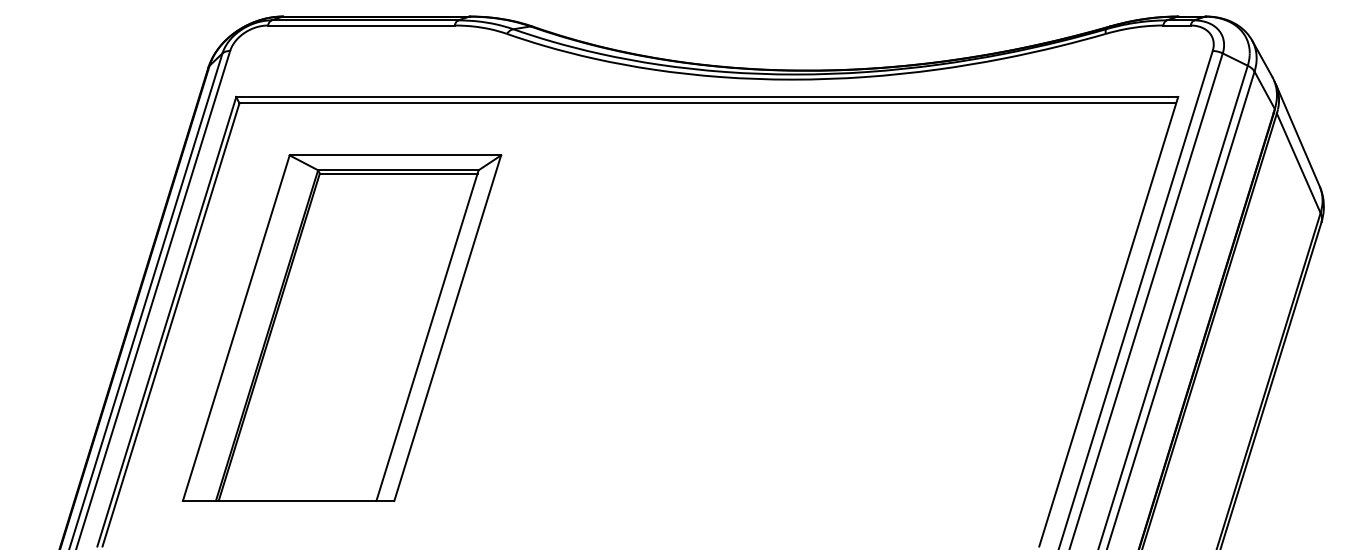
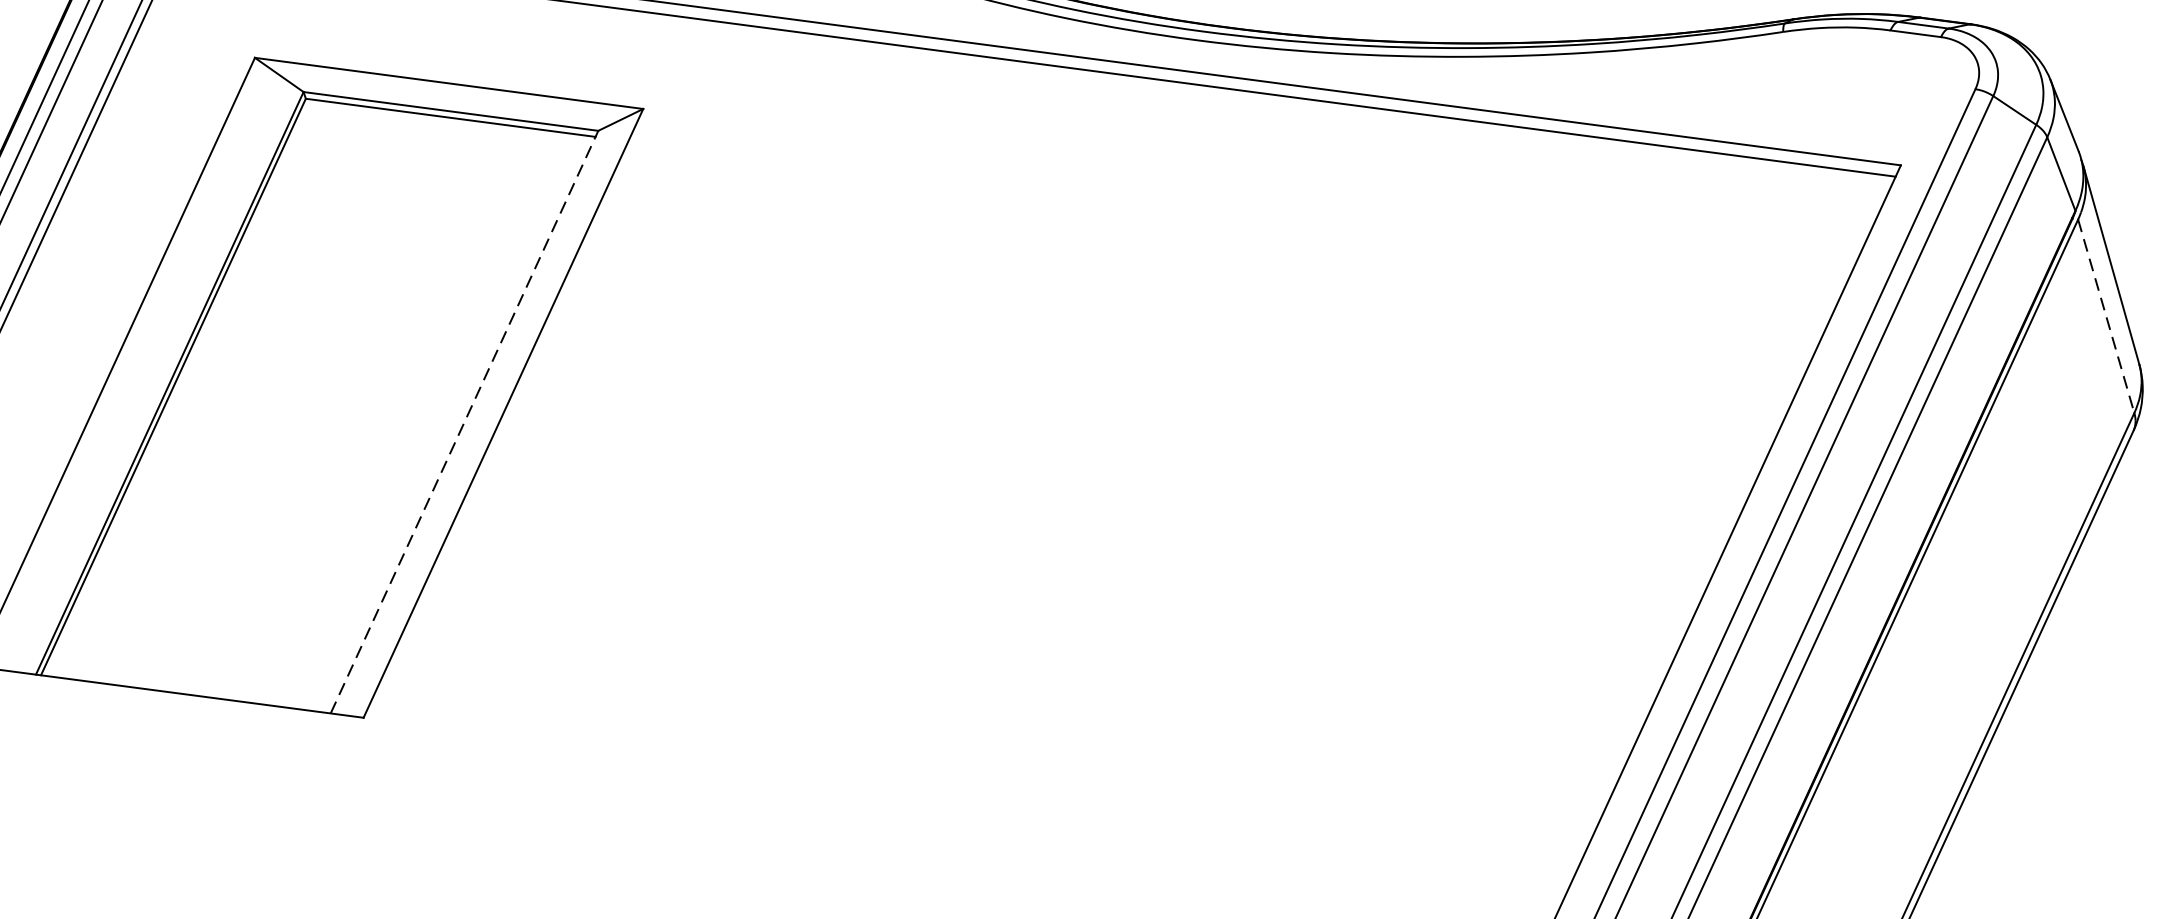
line: (1298, 163) -> (2105, 316), solid -> dashed
line: (427, 335) -> (464, 421), solid -> dashed

